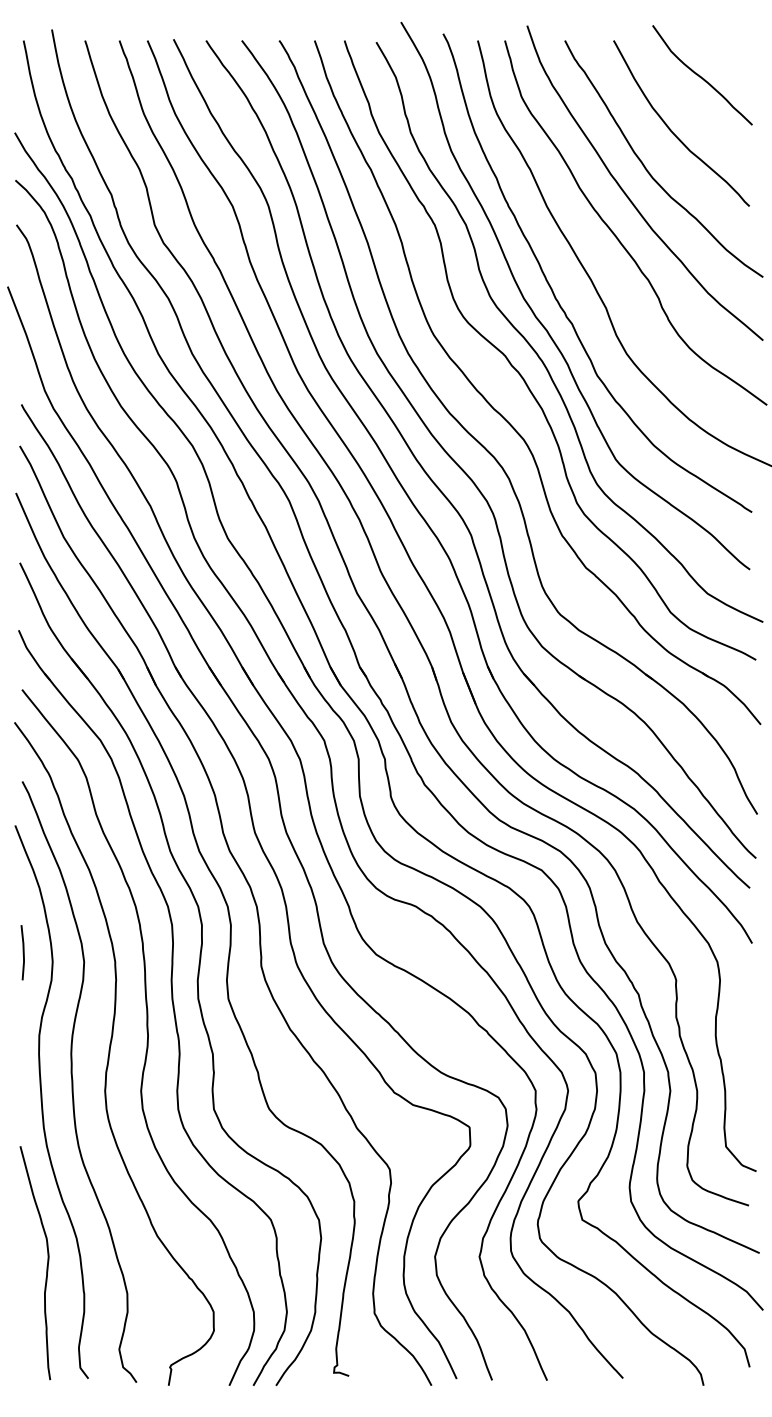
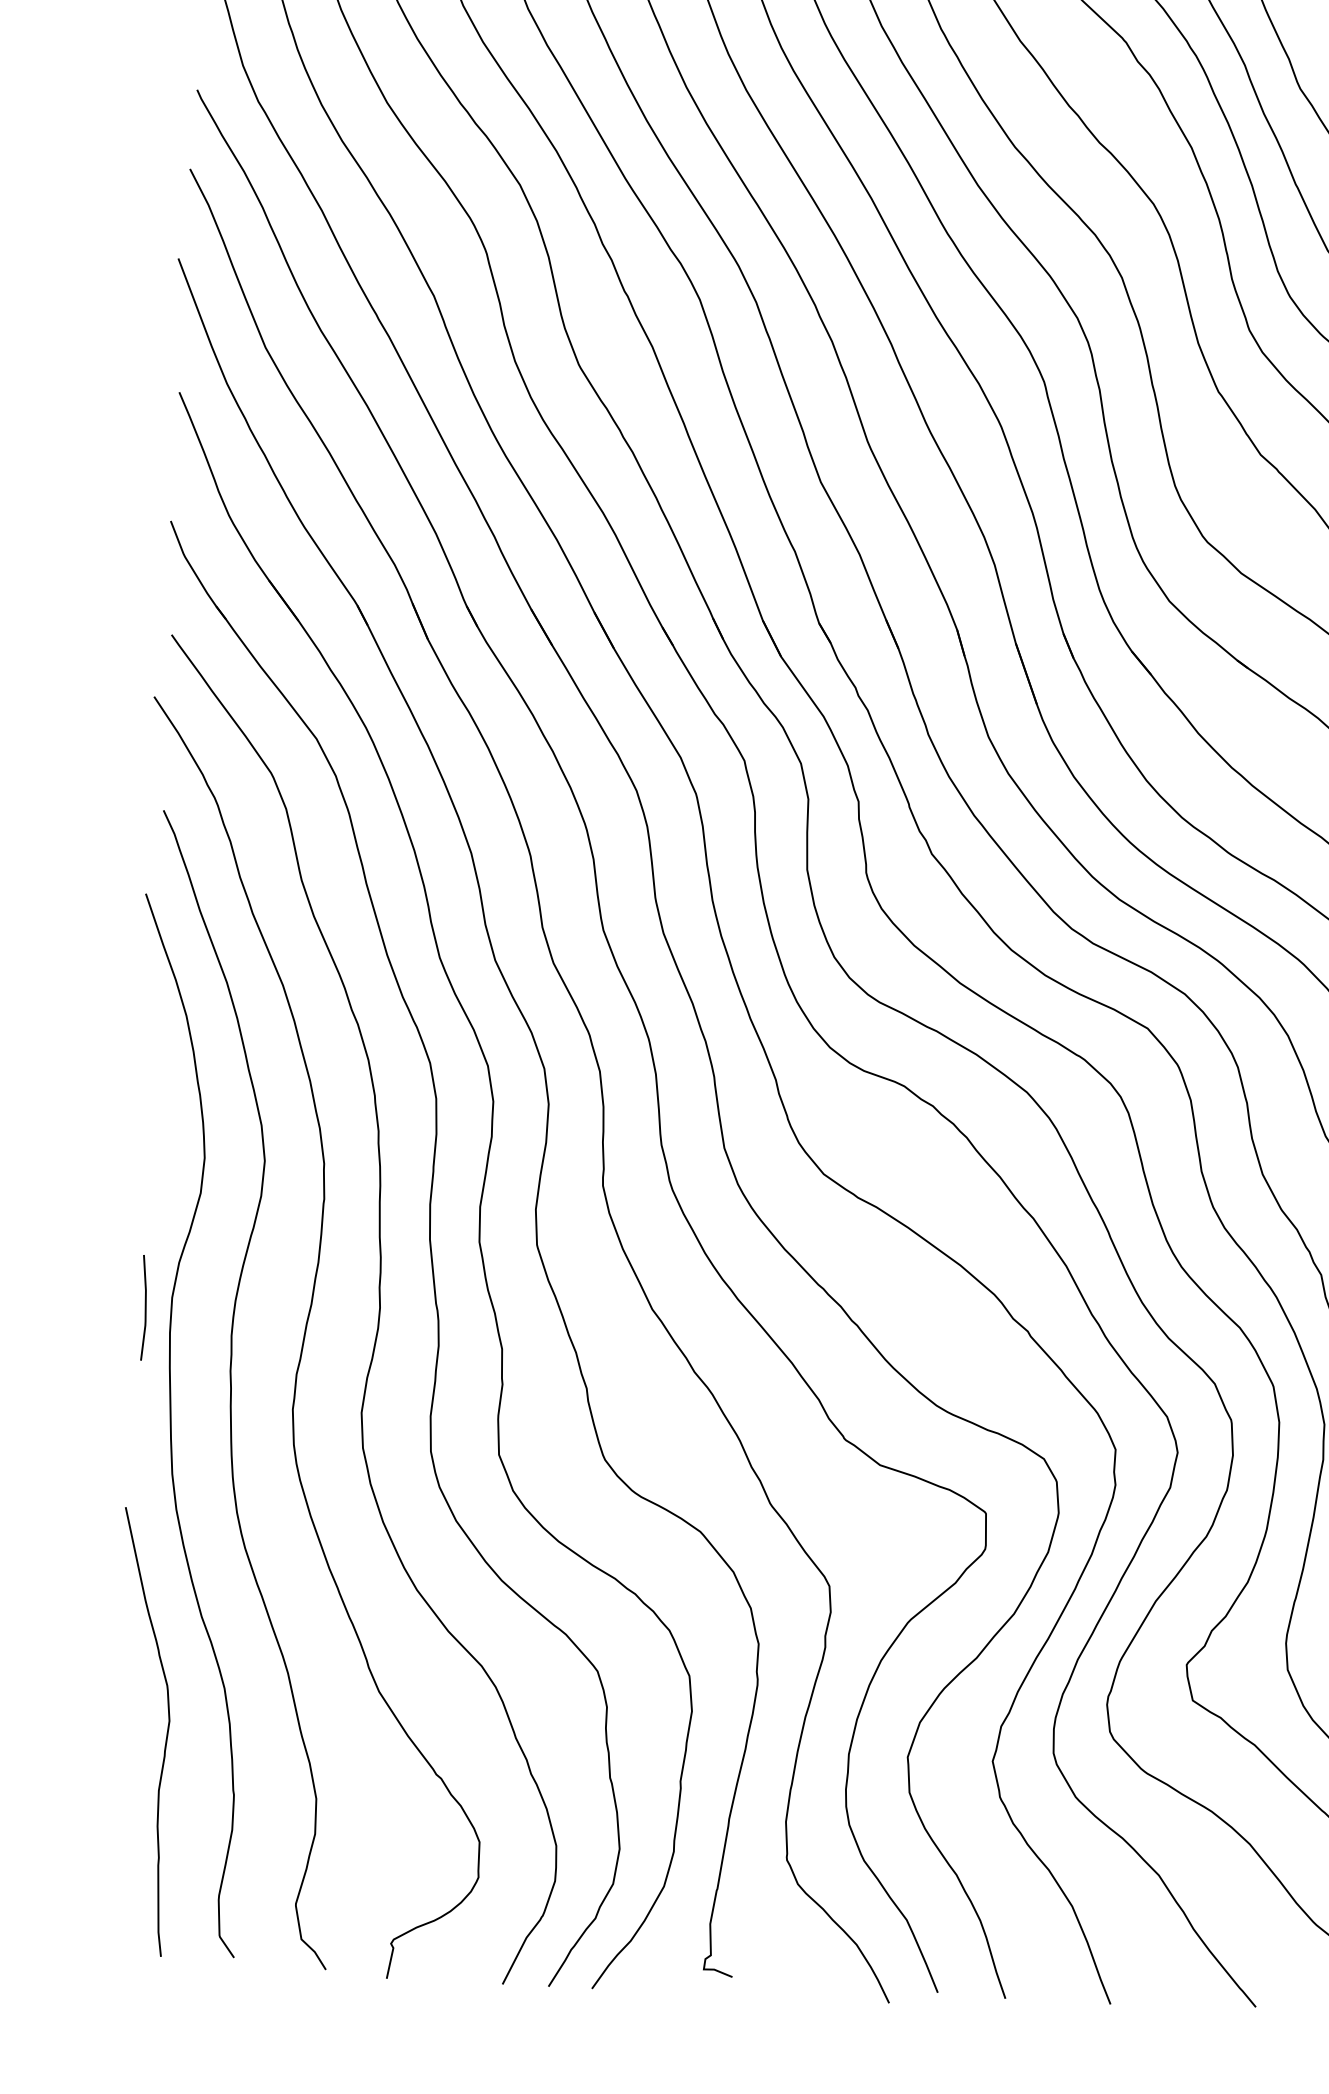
line: (22, 952) -> (143, 1307), moved

